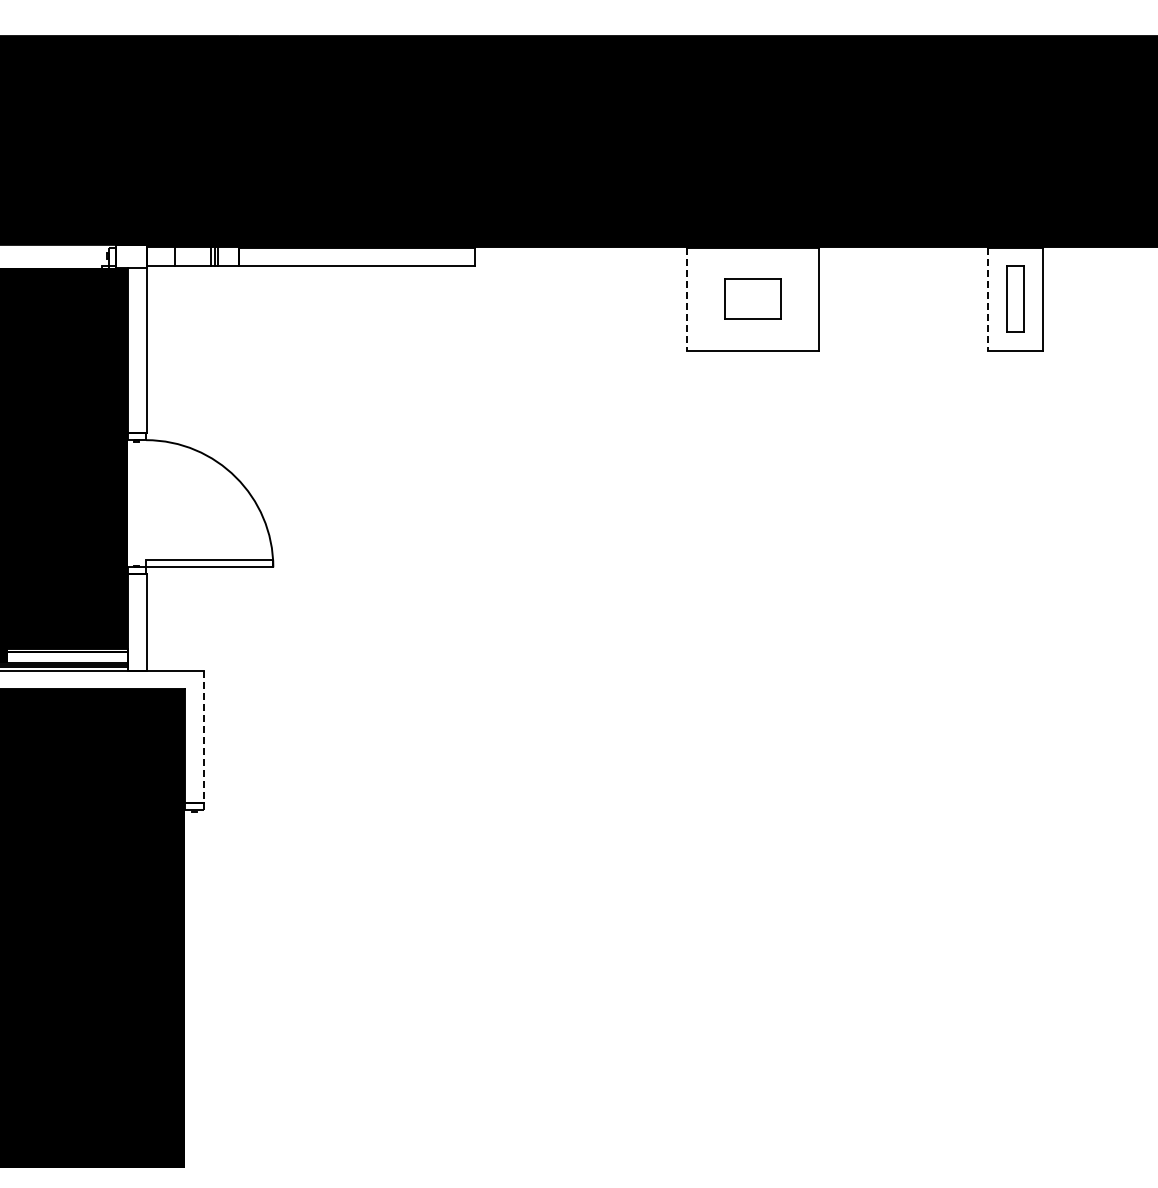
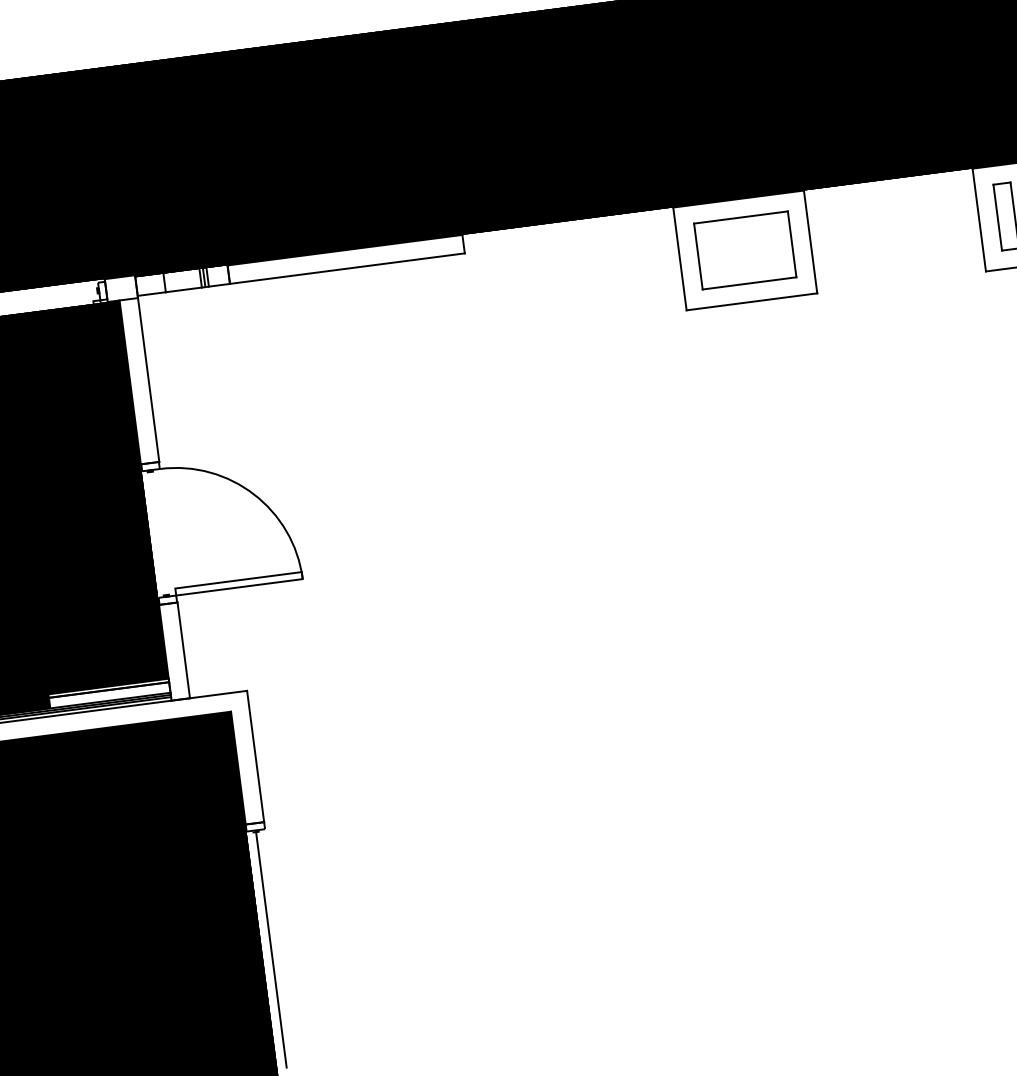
part: (752, 298) -> (744, 249), size x1.67
line: (687, 299) -> (680, 259), dashed -> solid
line: (988, 299) -> (979, 220), dashed -> solid
line: (203, 736) -> (255, 756), dashed -> solid
line: (194, 929) -> (271, 949), added

